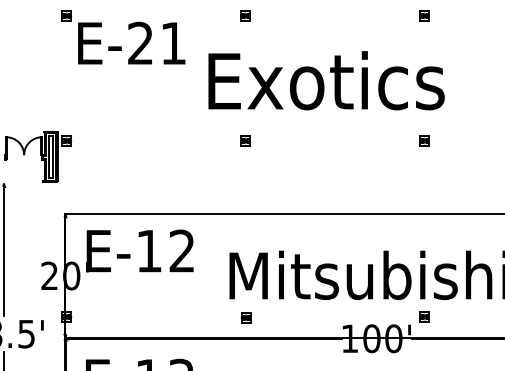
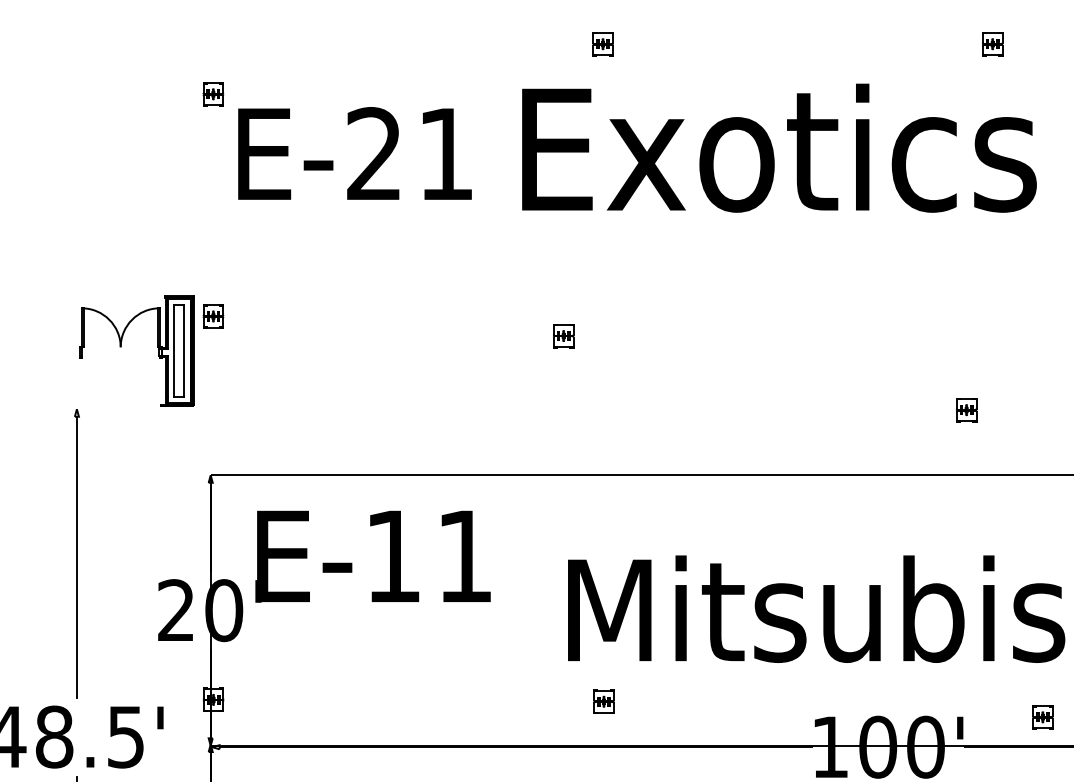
part: (121, 46) -> (332, 160), moved
text: (326, 80) -> (779, 147), moved
part: (245, 140) -> (563, 335), moved
part: (424, 140) -> (966, 409), moved
text: (181, 250) -> (463, 554), E-12 -> E-11
part: (424, 316) -> (1042, 716), moved

